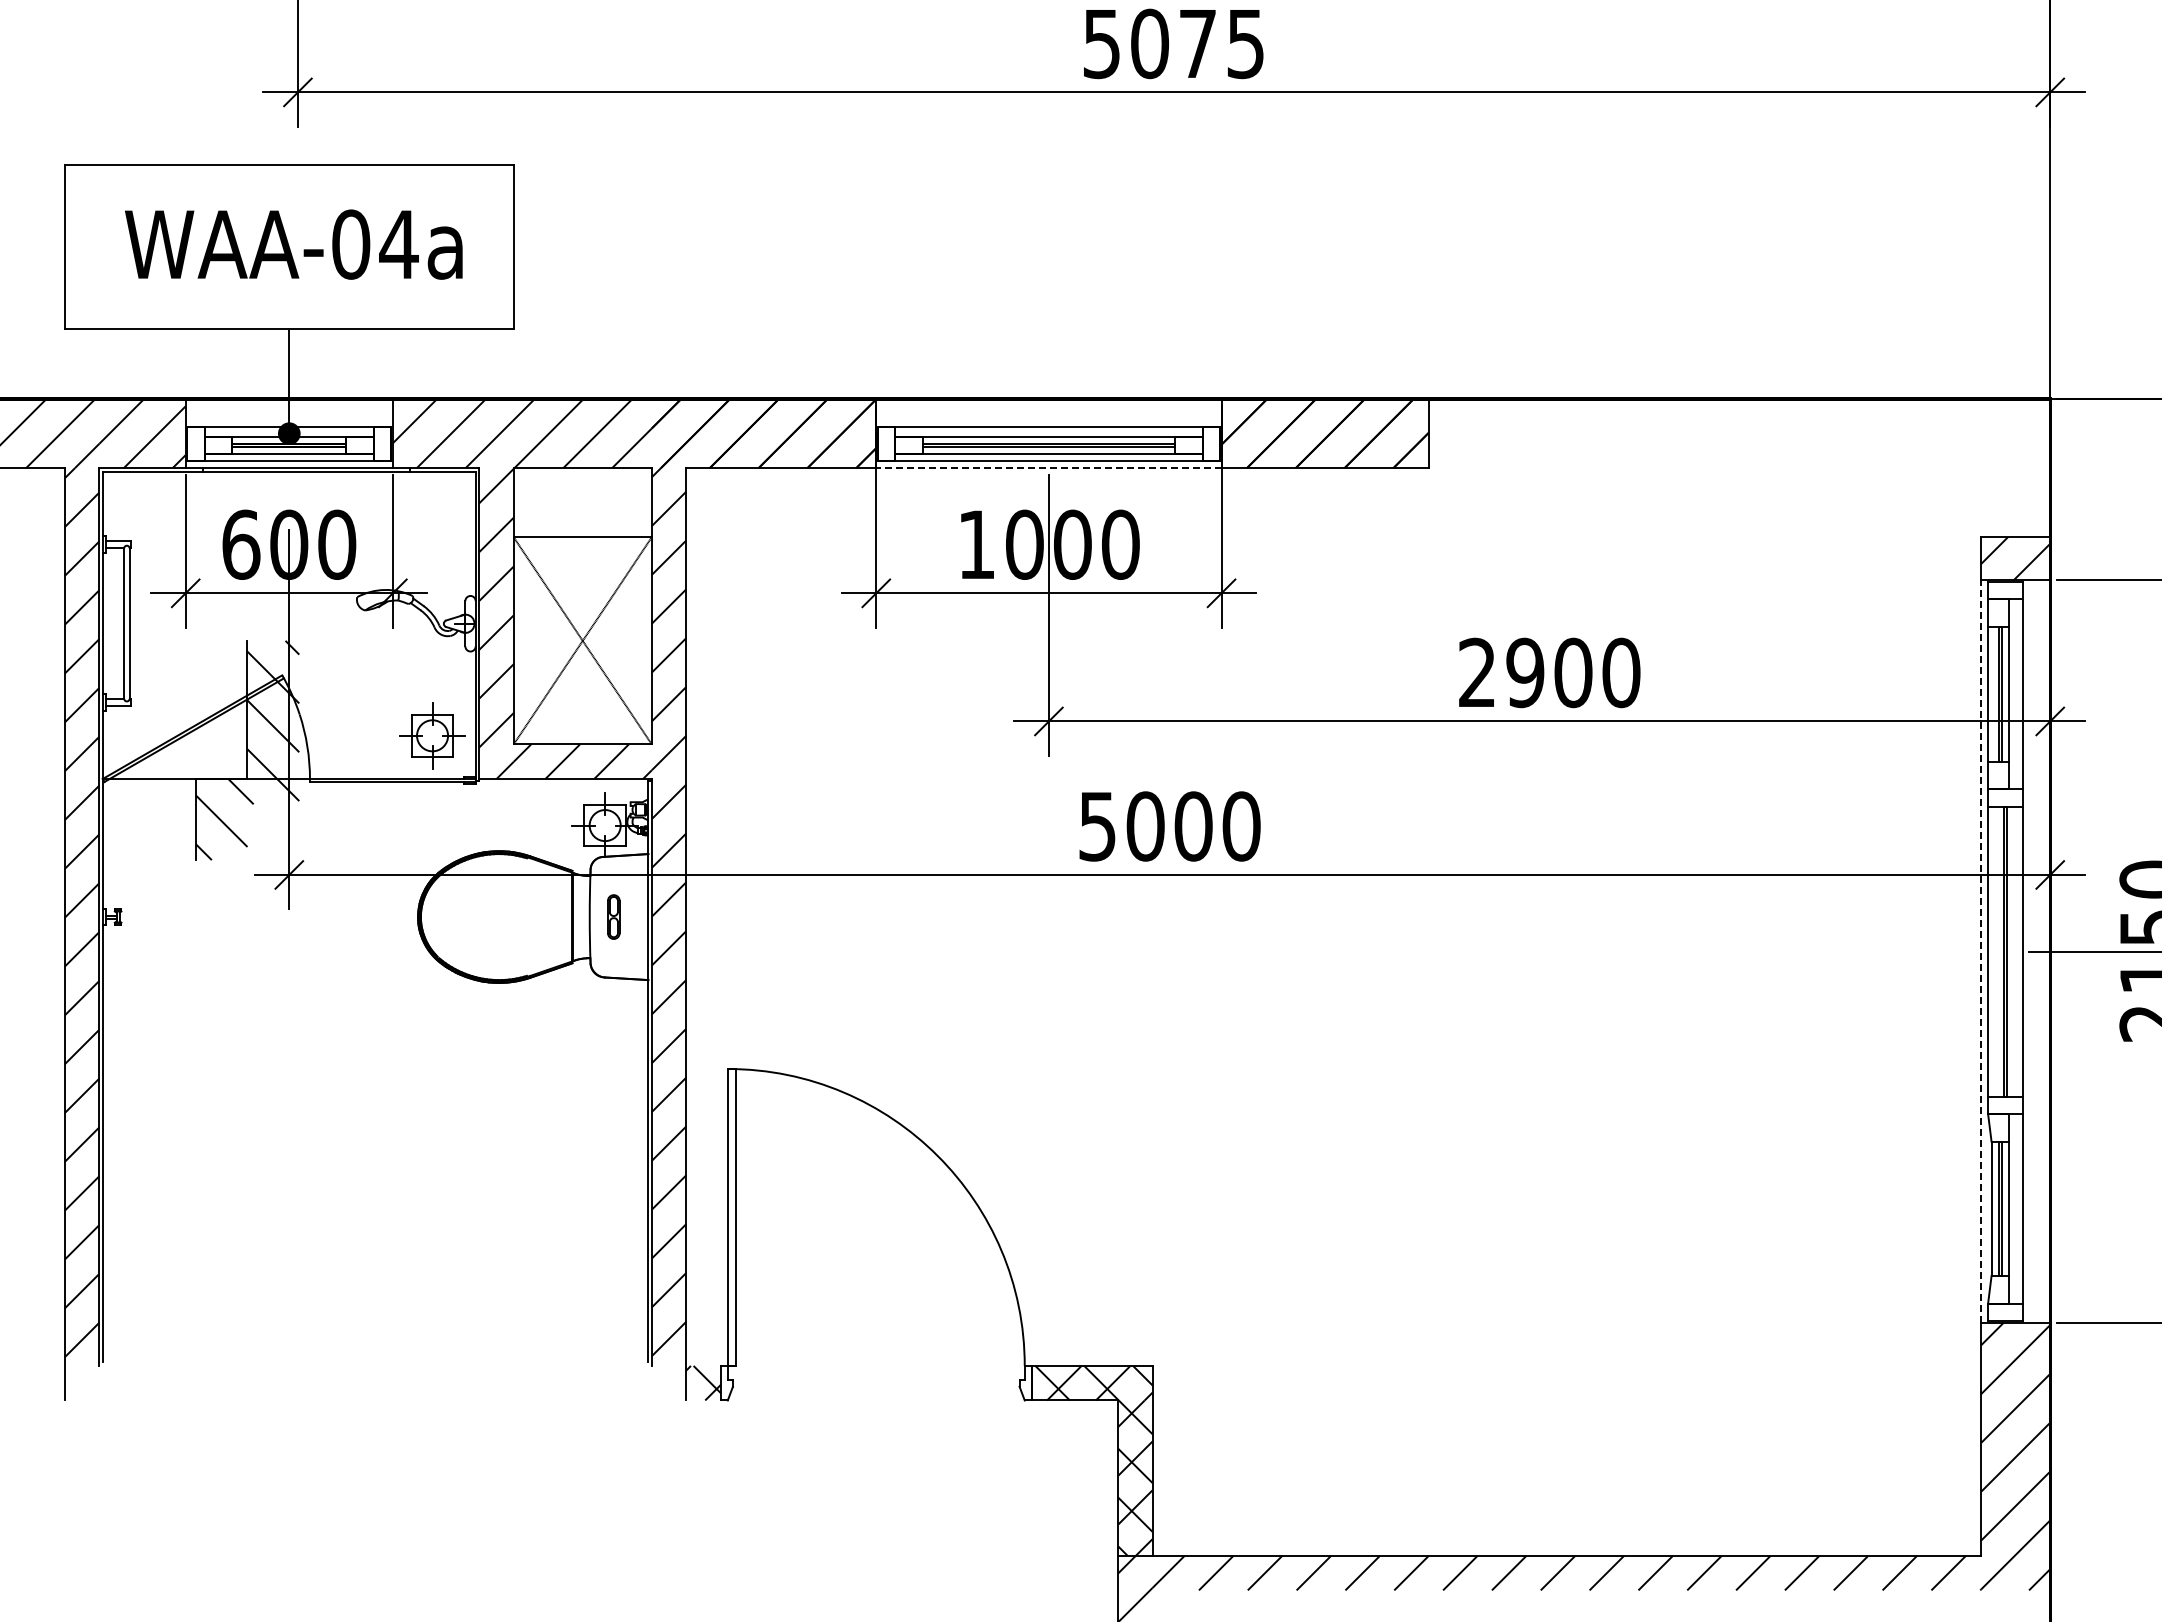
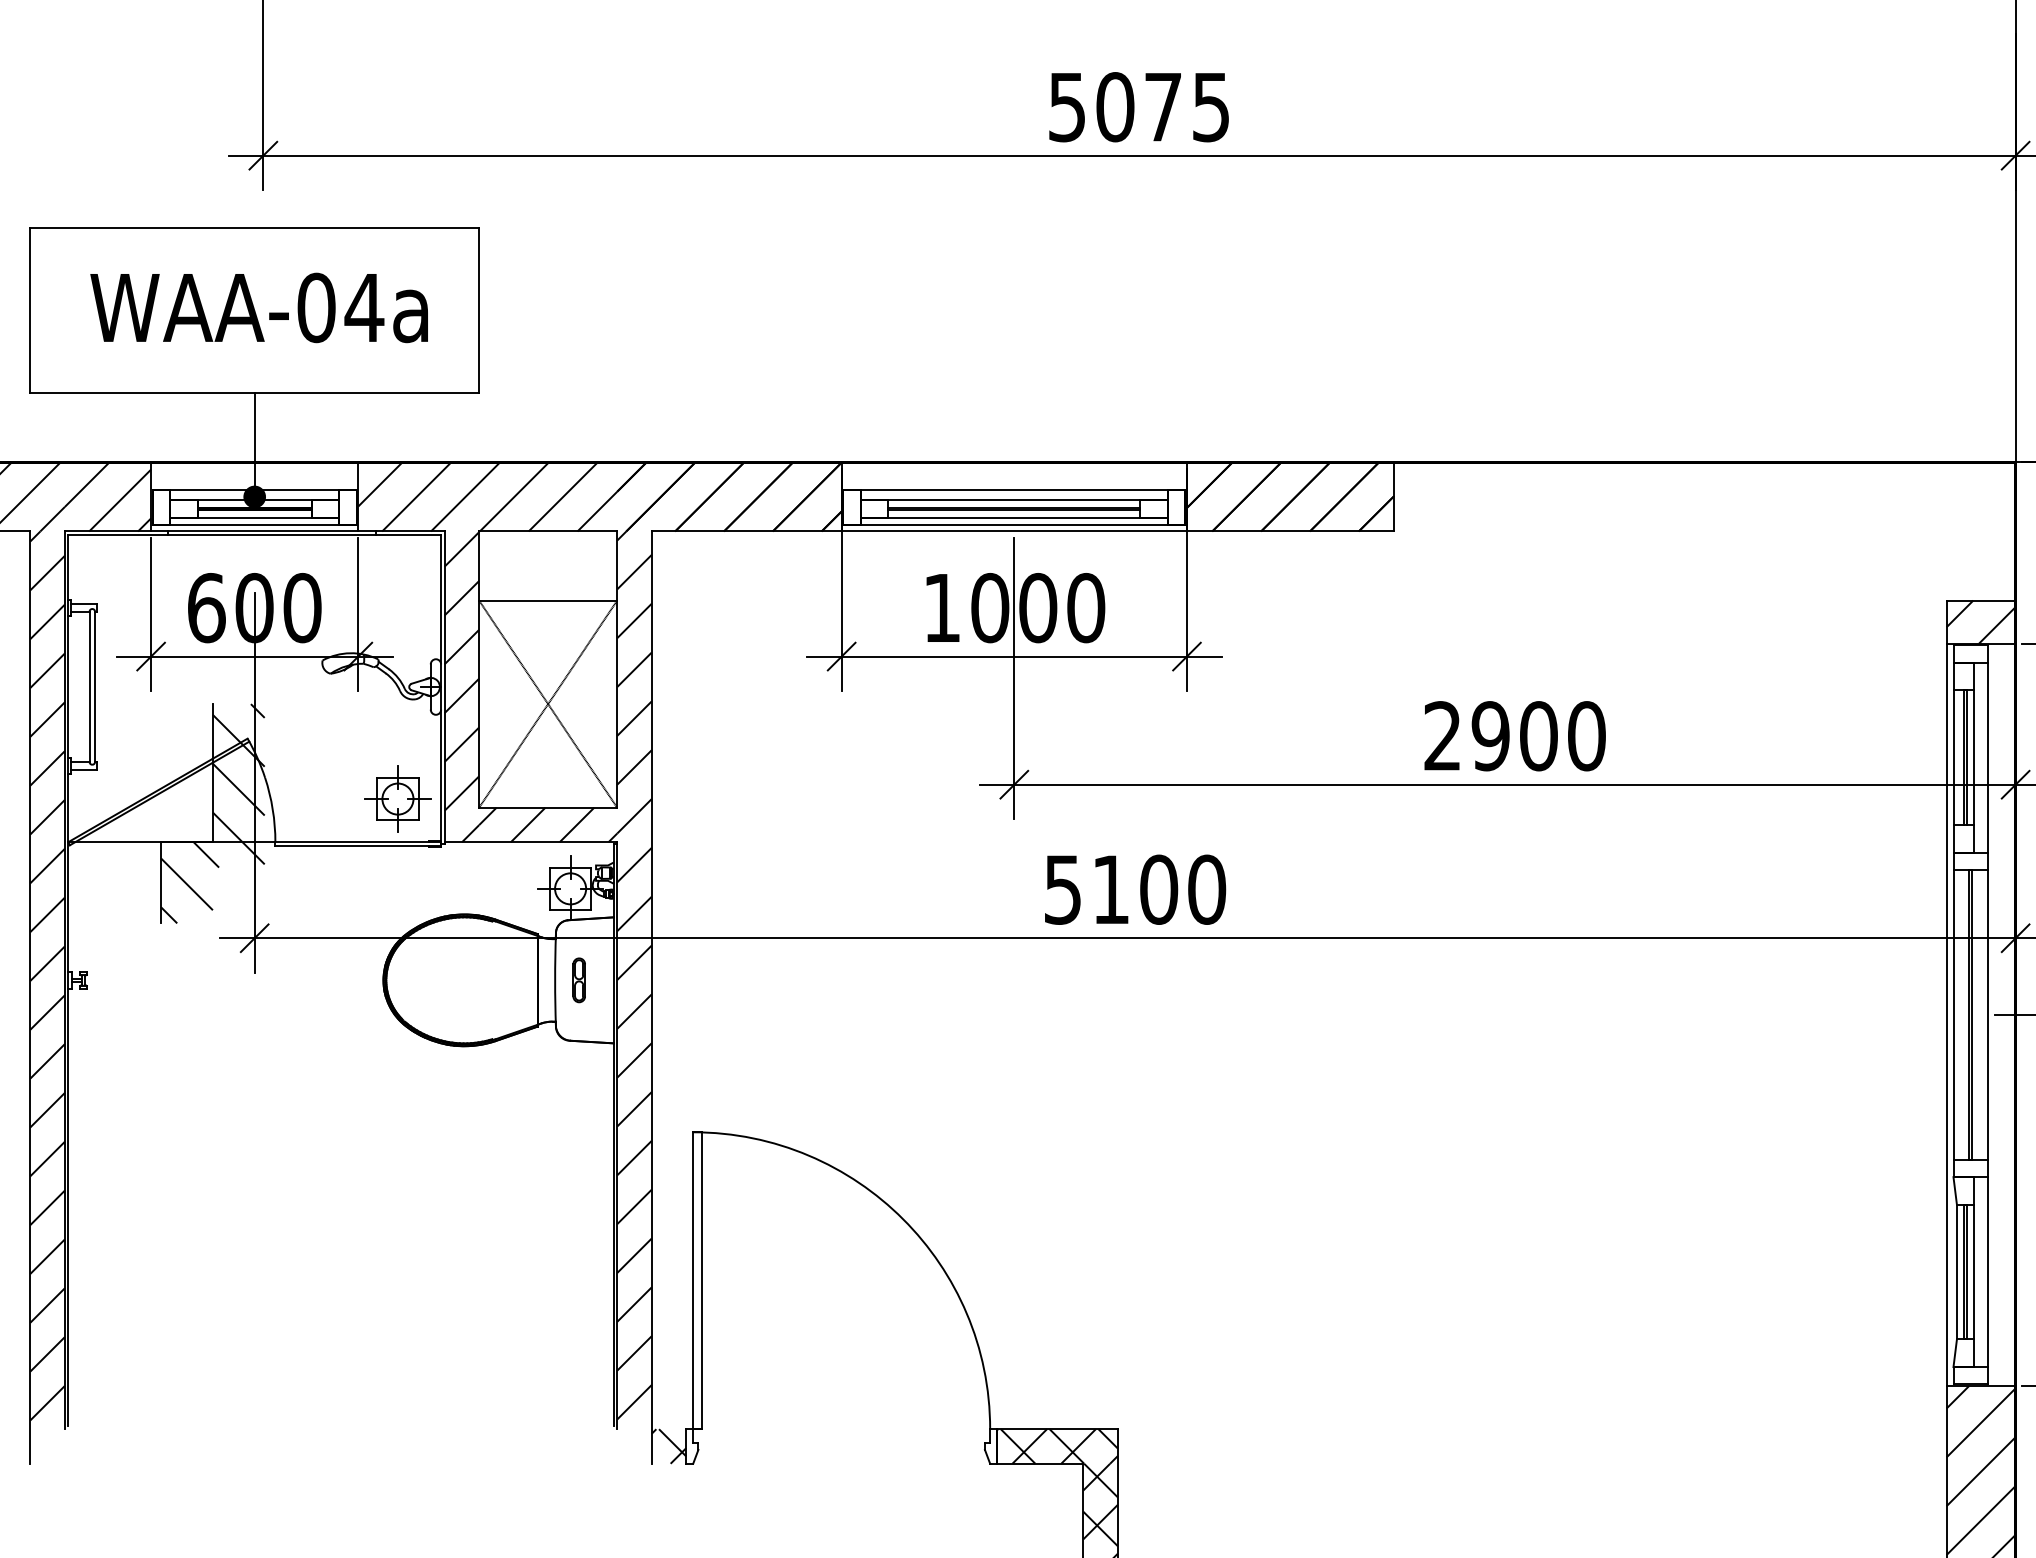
line: (1048, 468) -> (1013, 531), dashed -> solid
text: (1145, 826) -> (1110, 889), 5000 -> 5100
line: (1981, 951) -> (1946, 1014), dashed -> solid

